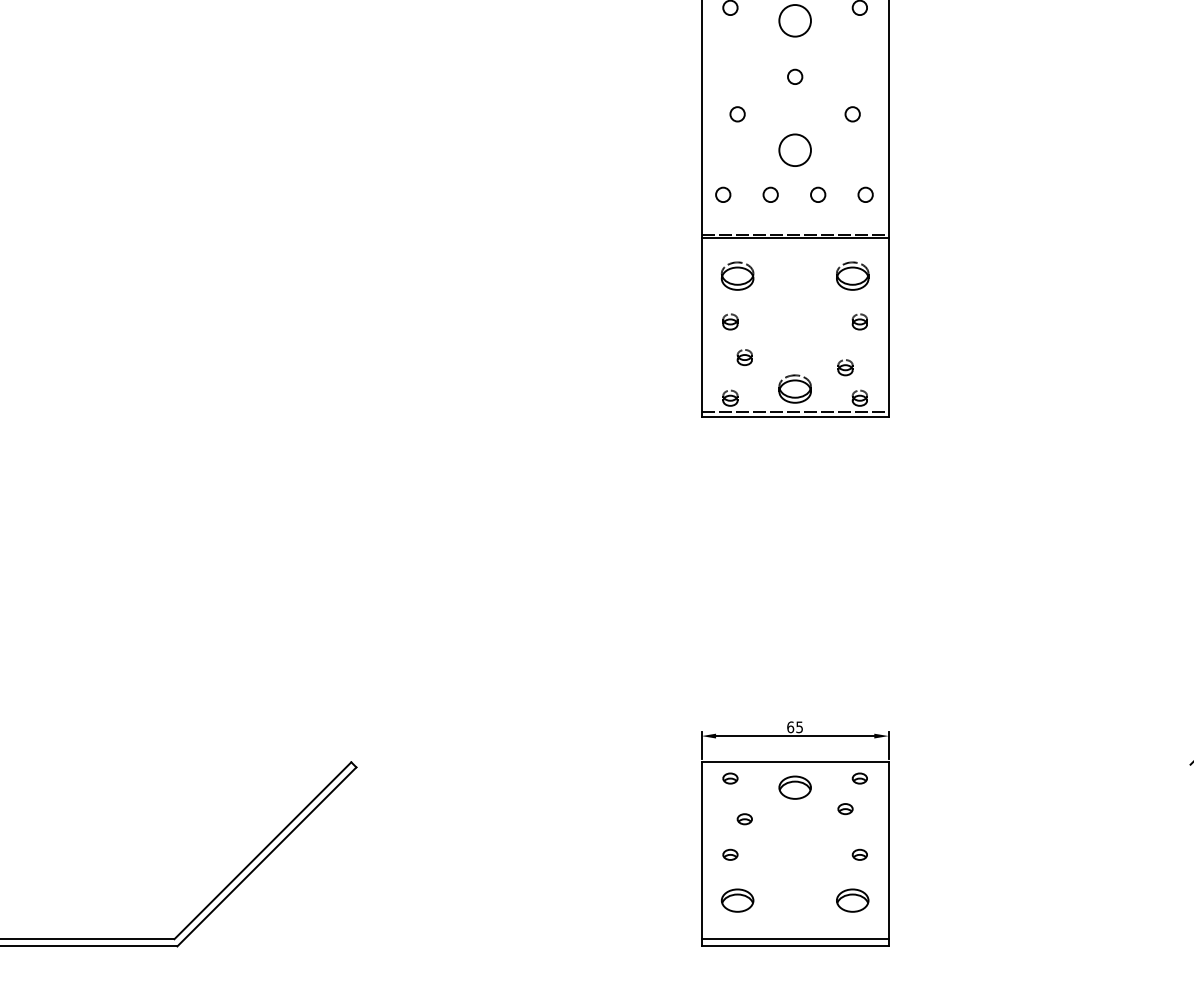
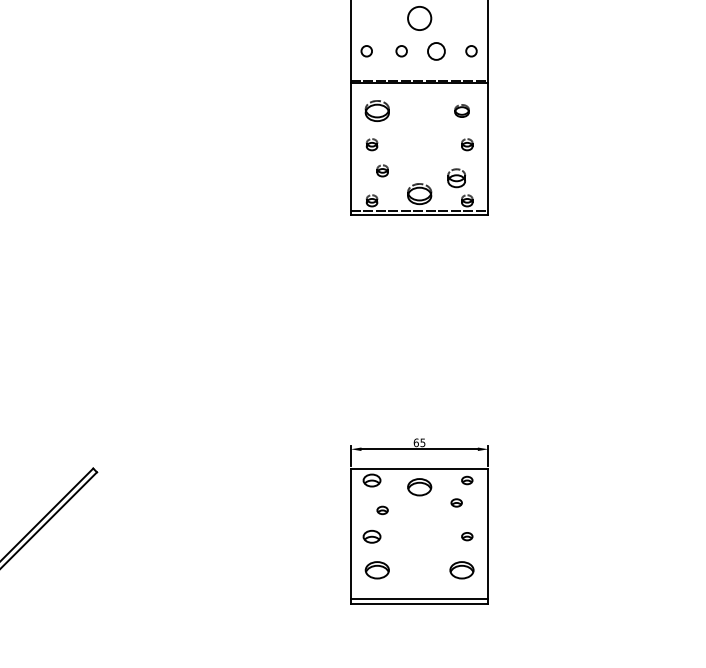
circle: (818, 194) -> (436, 50), size x1.6
part: (852, 275) -> (461, 110), size x0.6
part: (845, 367) -> (456, 178), size x1.6
part: (730, 778) -> (372, 480), size x1.6
part: (730, 854) -> (372, 536), size x1.6

